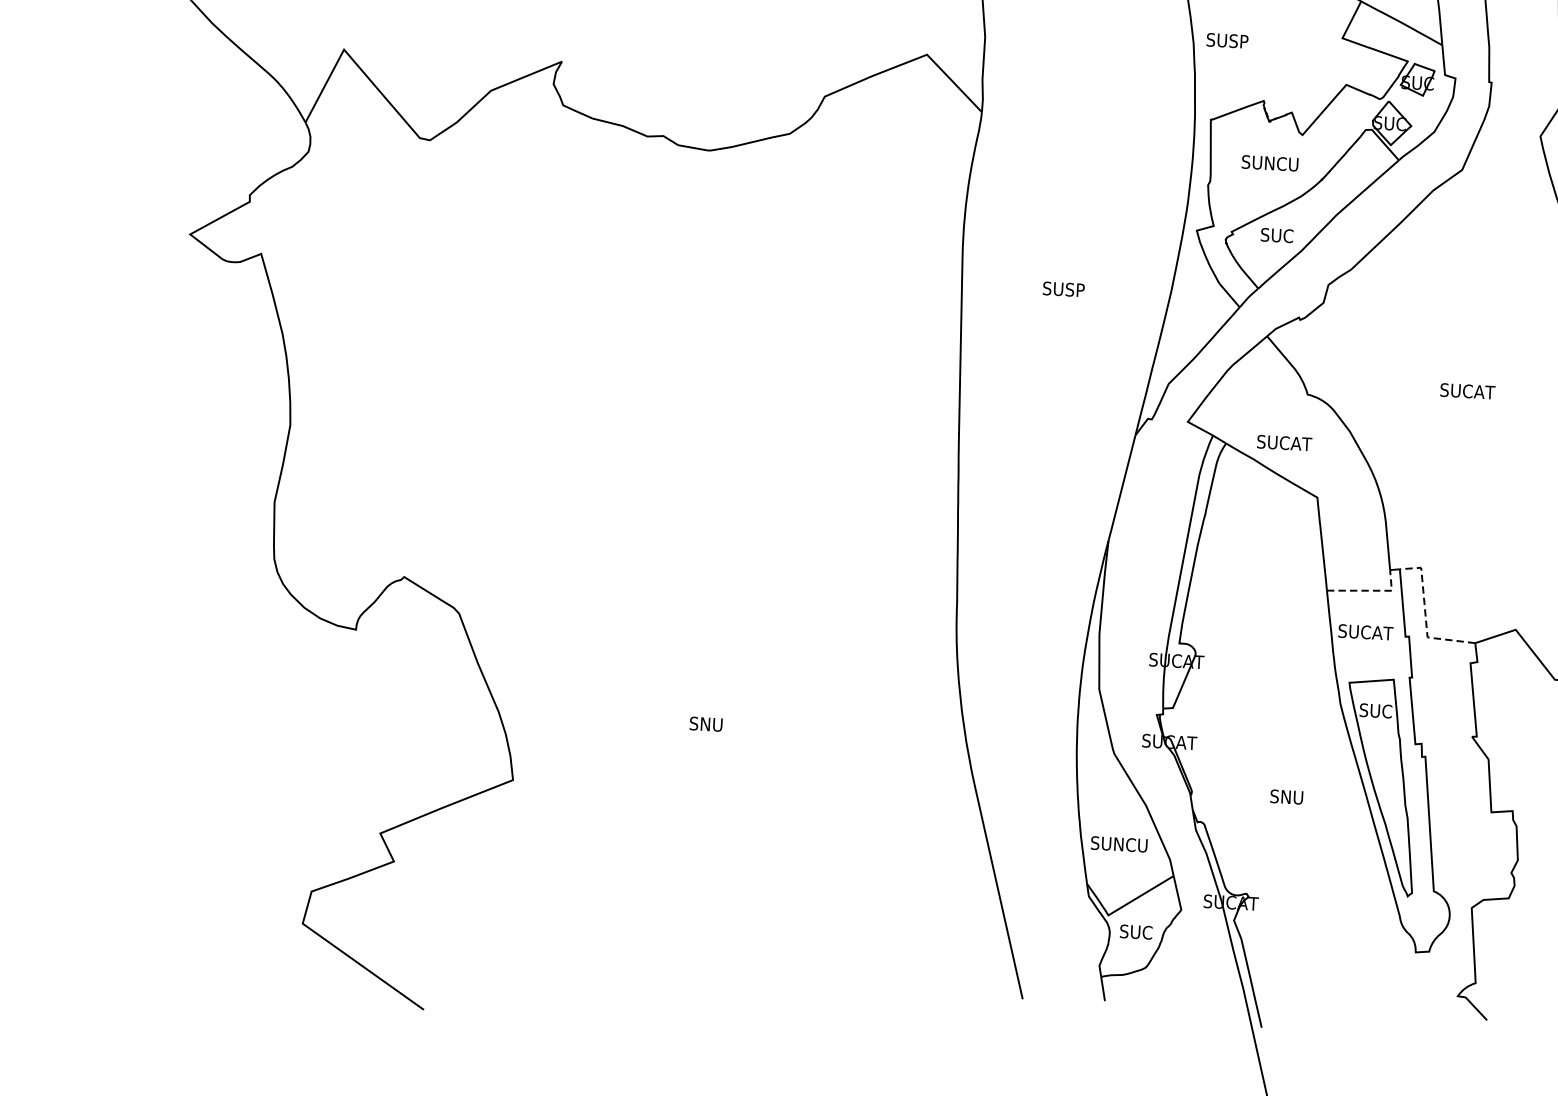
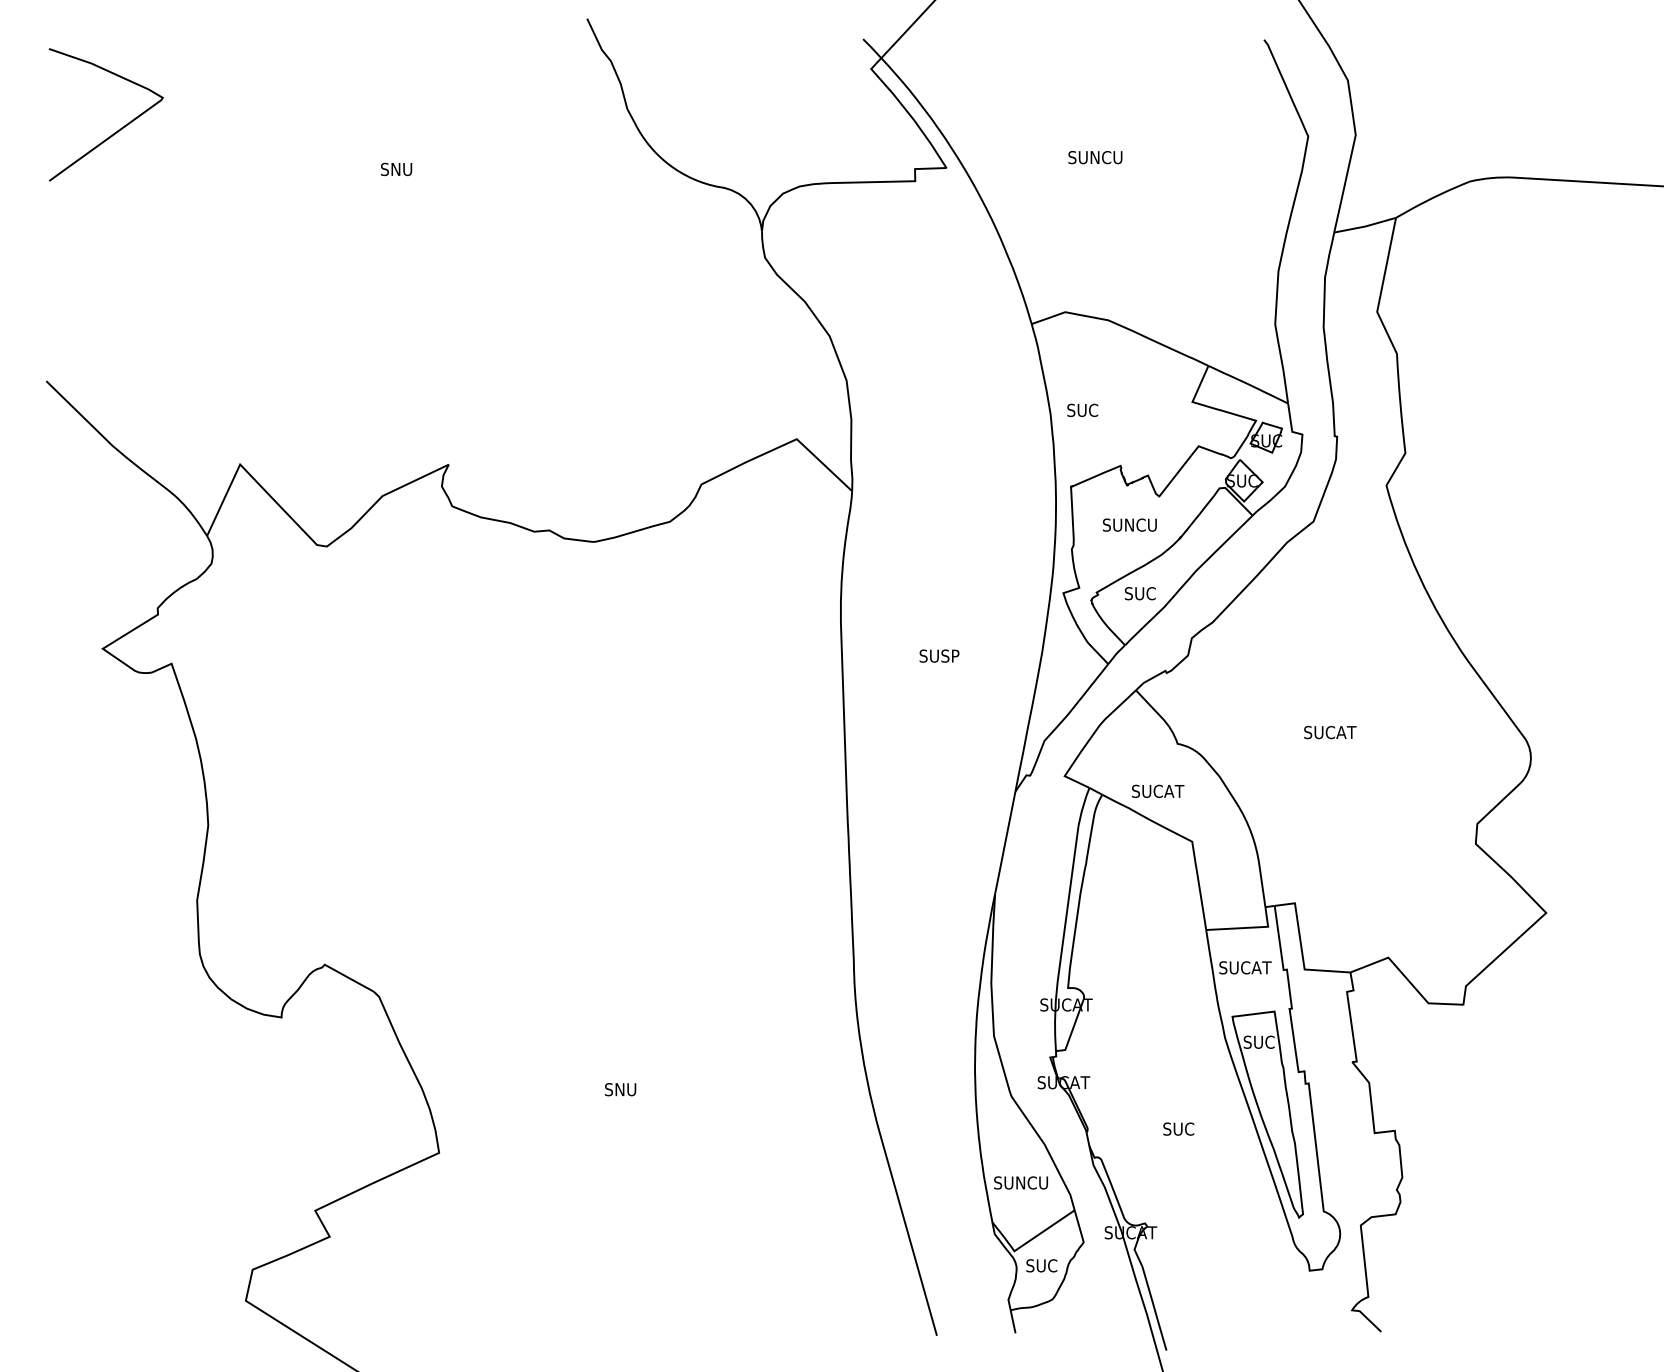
text: (1227, 40) -> (1082, 410), SUSP -> SUC
line: (1370, 590) -> (1247, 927), dashed -> solid
line: (1425, 615) -> (1301, 948), dashed -> solid
text: (1286, 796) -> (1178, 1128), SNU -> SUC

